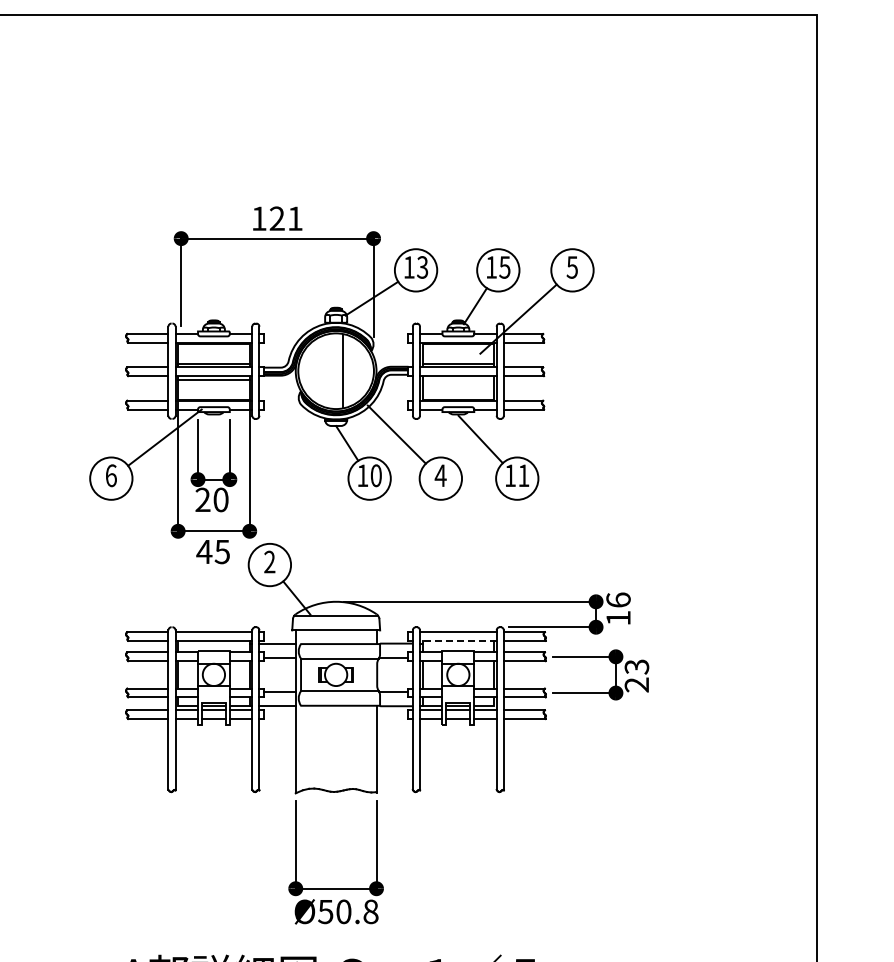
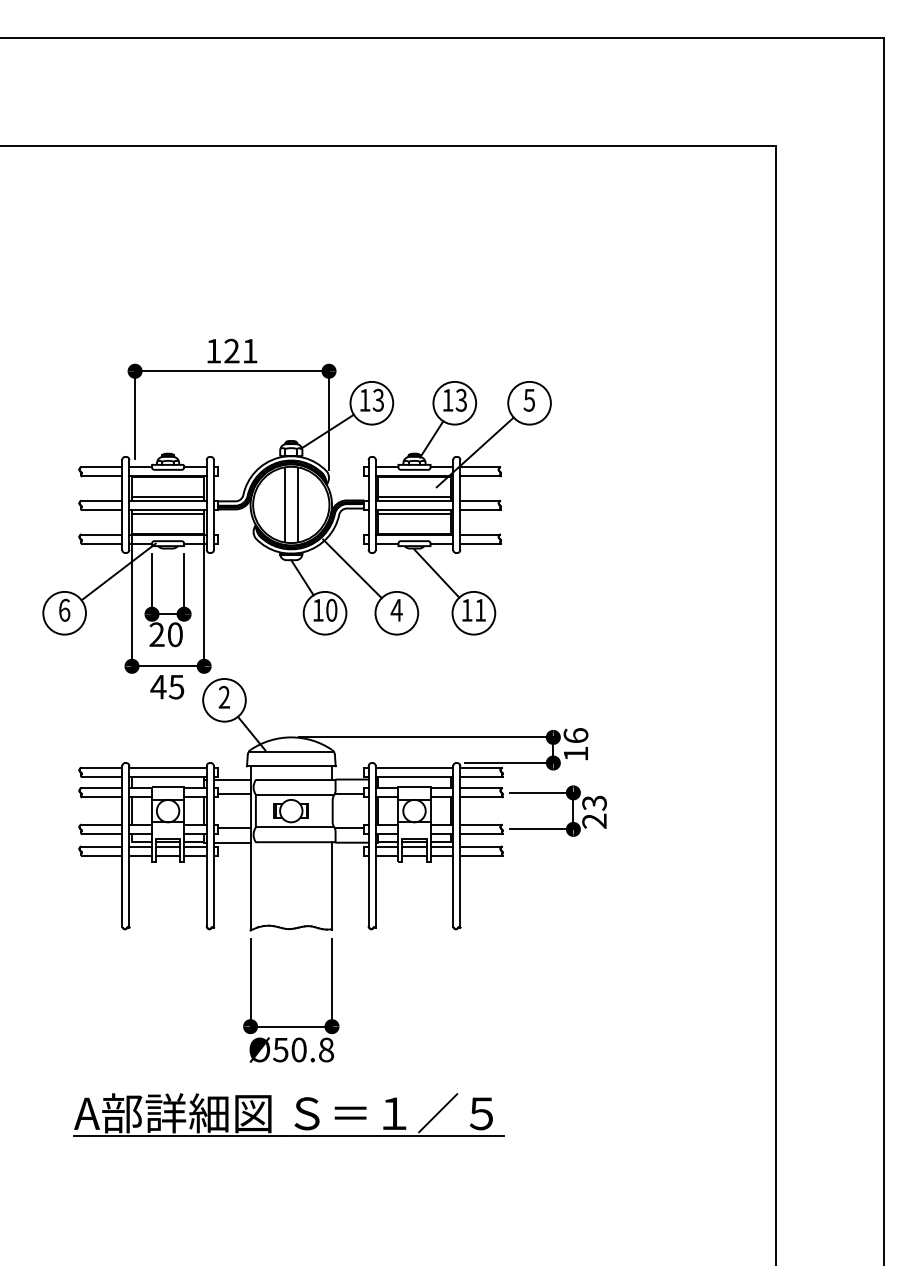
text: (504, 266) -> (461, 399), 15 -> 13
line: (329, 370) -> (284, 504), added
line: (458, 379) -> (414, 513), added
line: (458, 640) -> (414, 776), dashed -> solid

